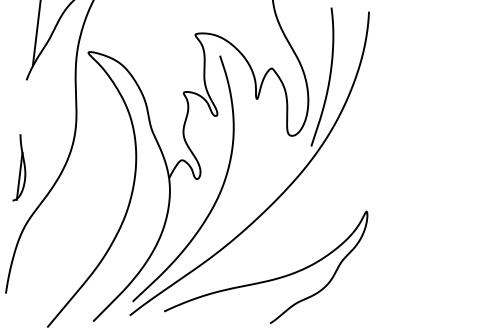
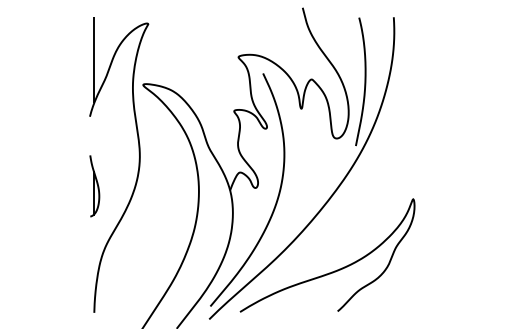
part: (21, 168) -> (94, 186), moved

